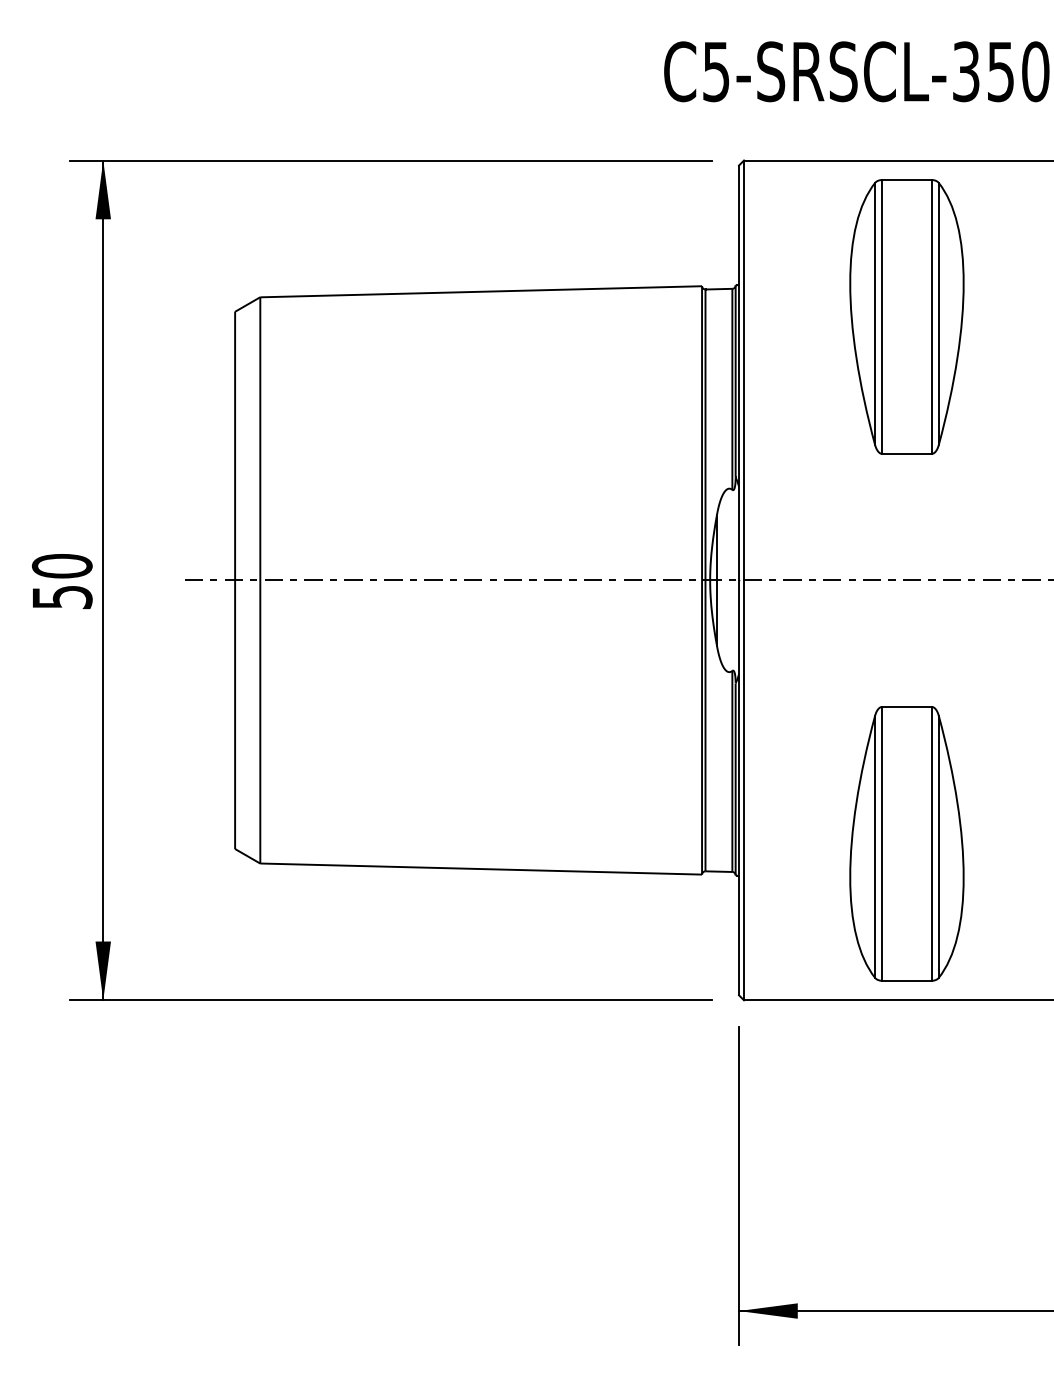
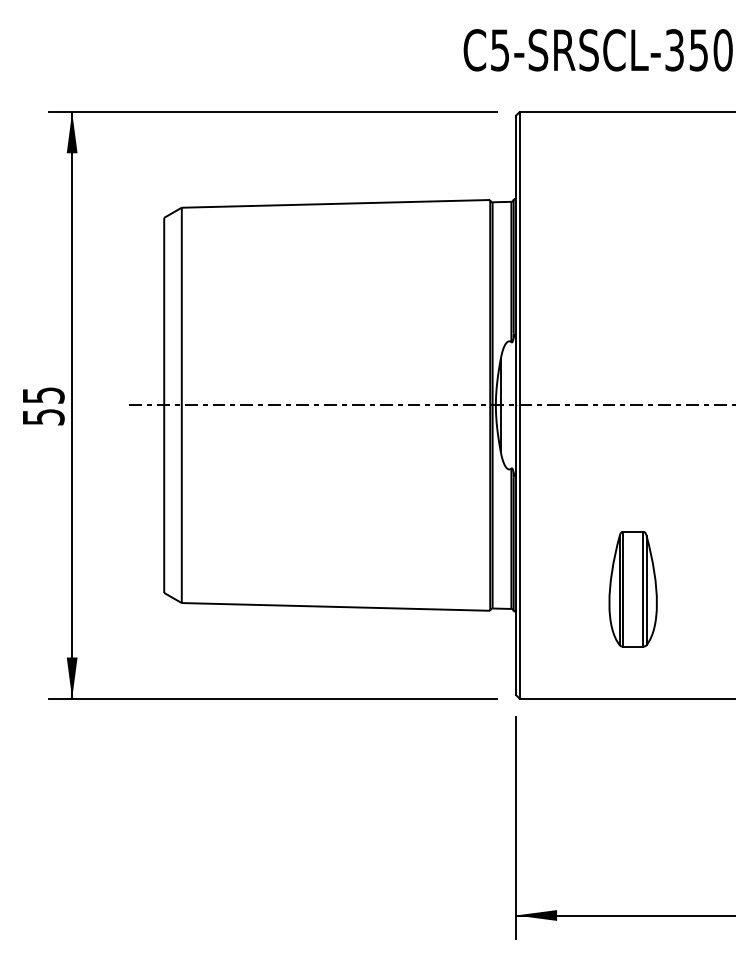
part: (905, 317) -> (632, 221), removed
text: (62, 564) -> (43, 394), 50 -> 55
part: (905, 842) -> (632, 588), size x0.6

